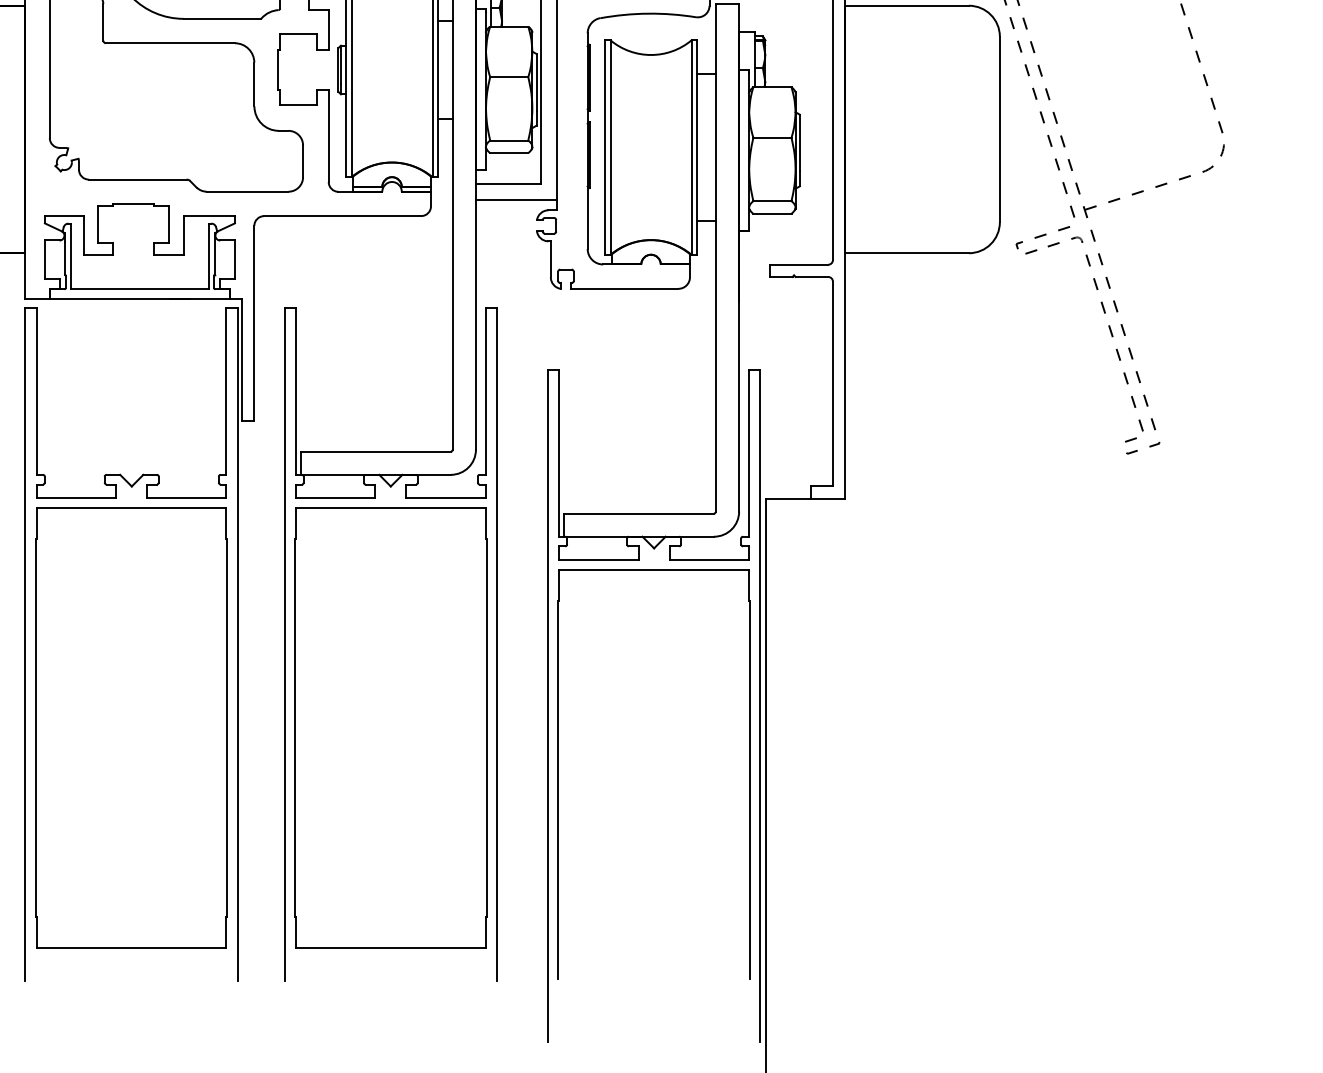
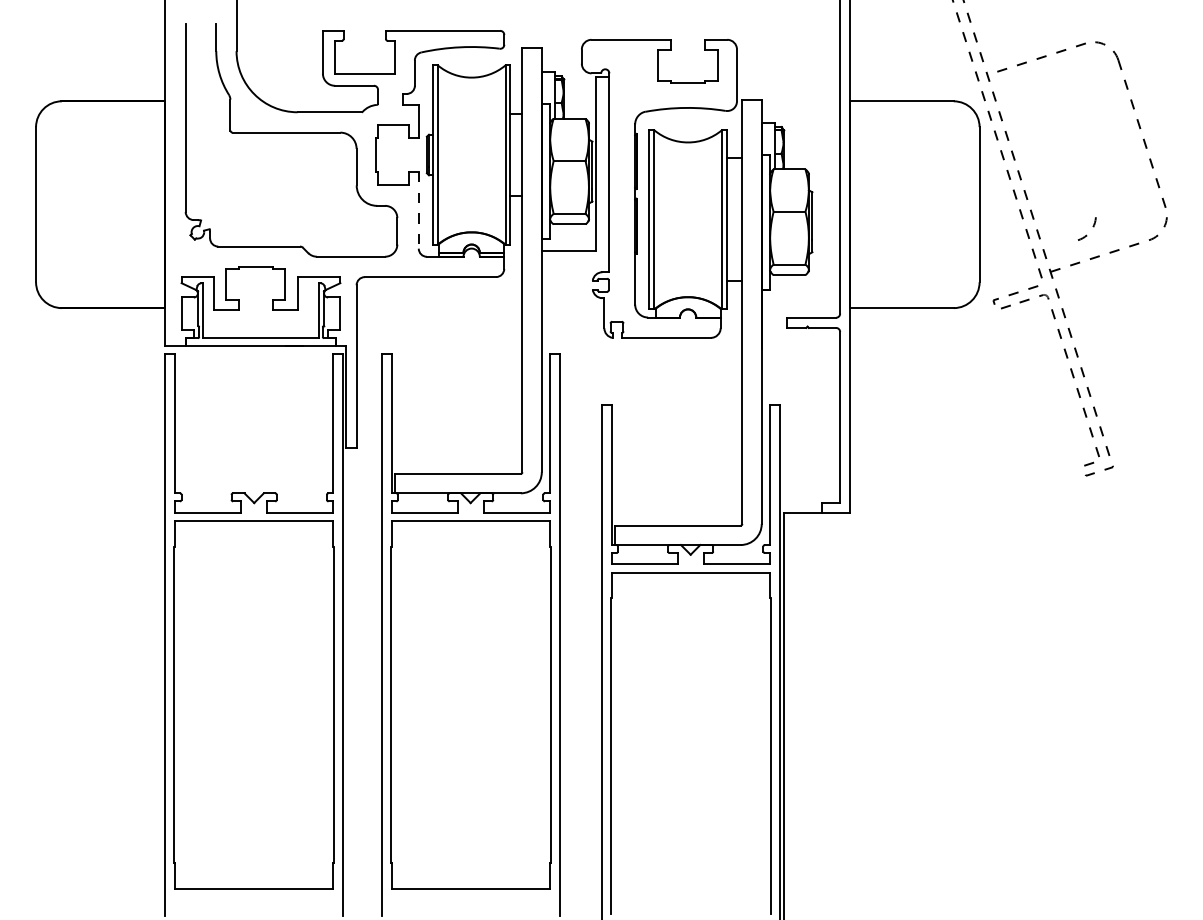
line: (328, 136) -> (418, 210), solid -> dashed
arc: (1127, 165) -> (1086, 234), added
line: (516, 199) -> (575, 263), removed

